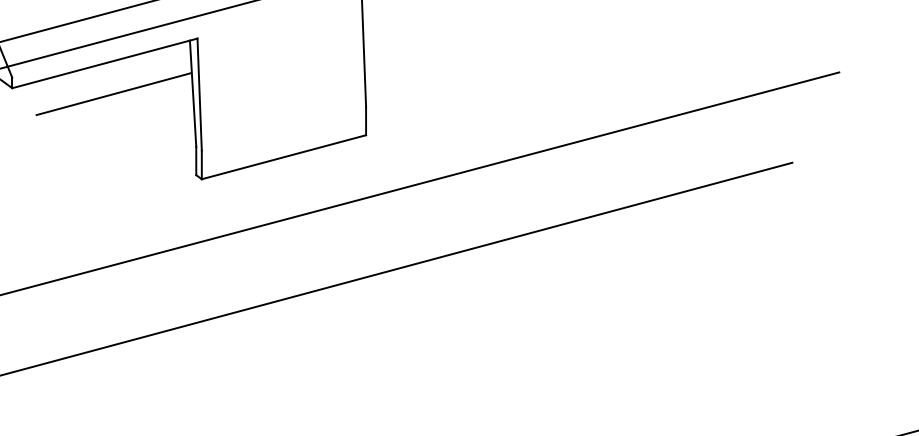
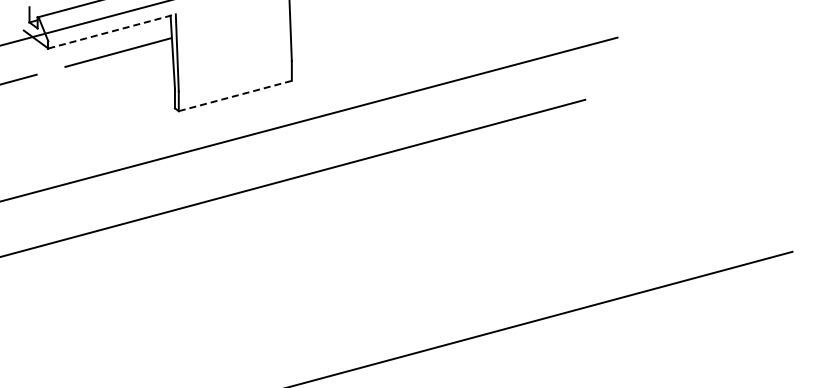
line: (105, 63) -> (112, 31), solid -> dashed
line: (284, 157) -> (235, 96), solid -> dashed

